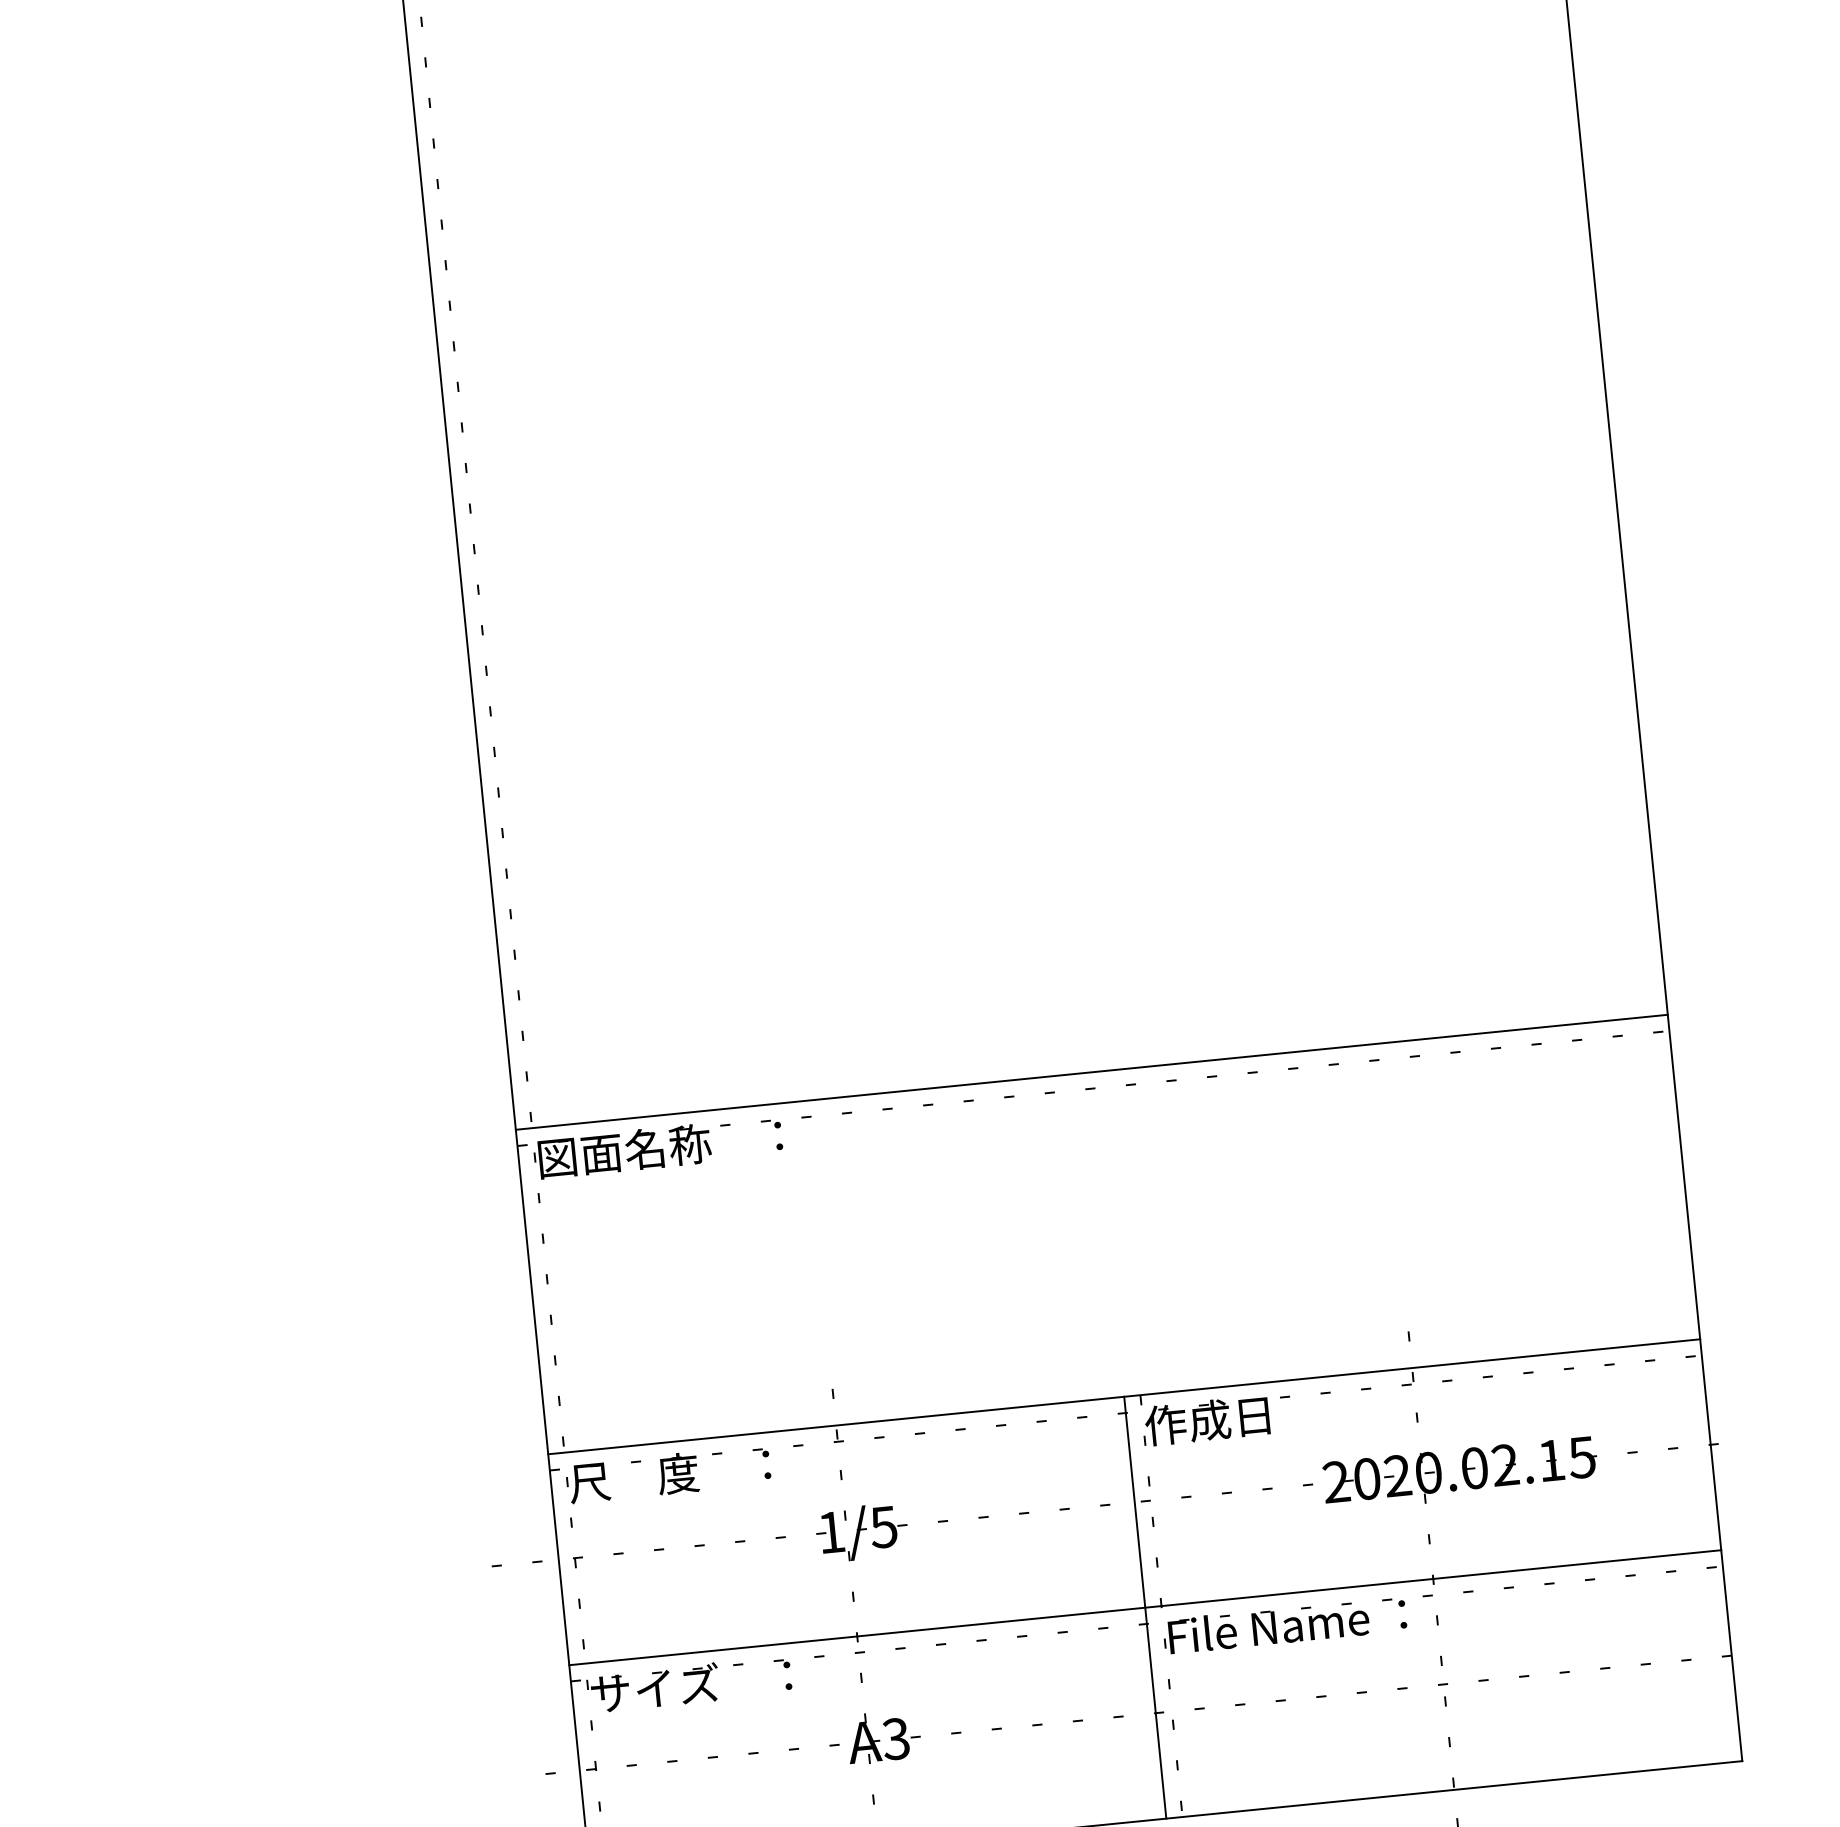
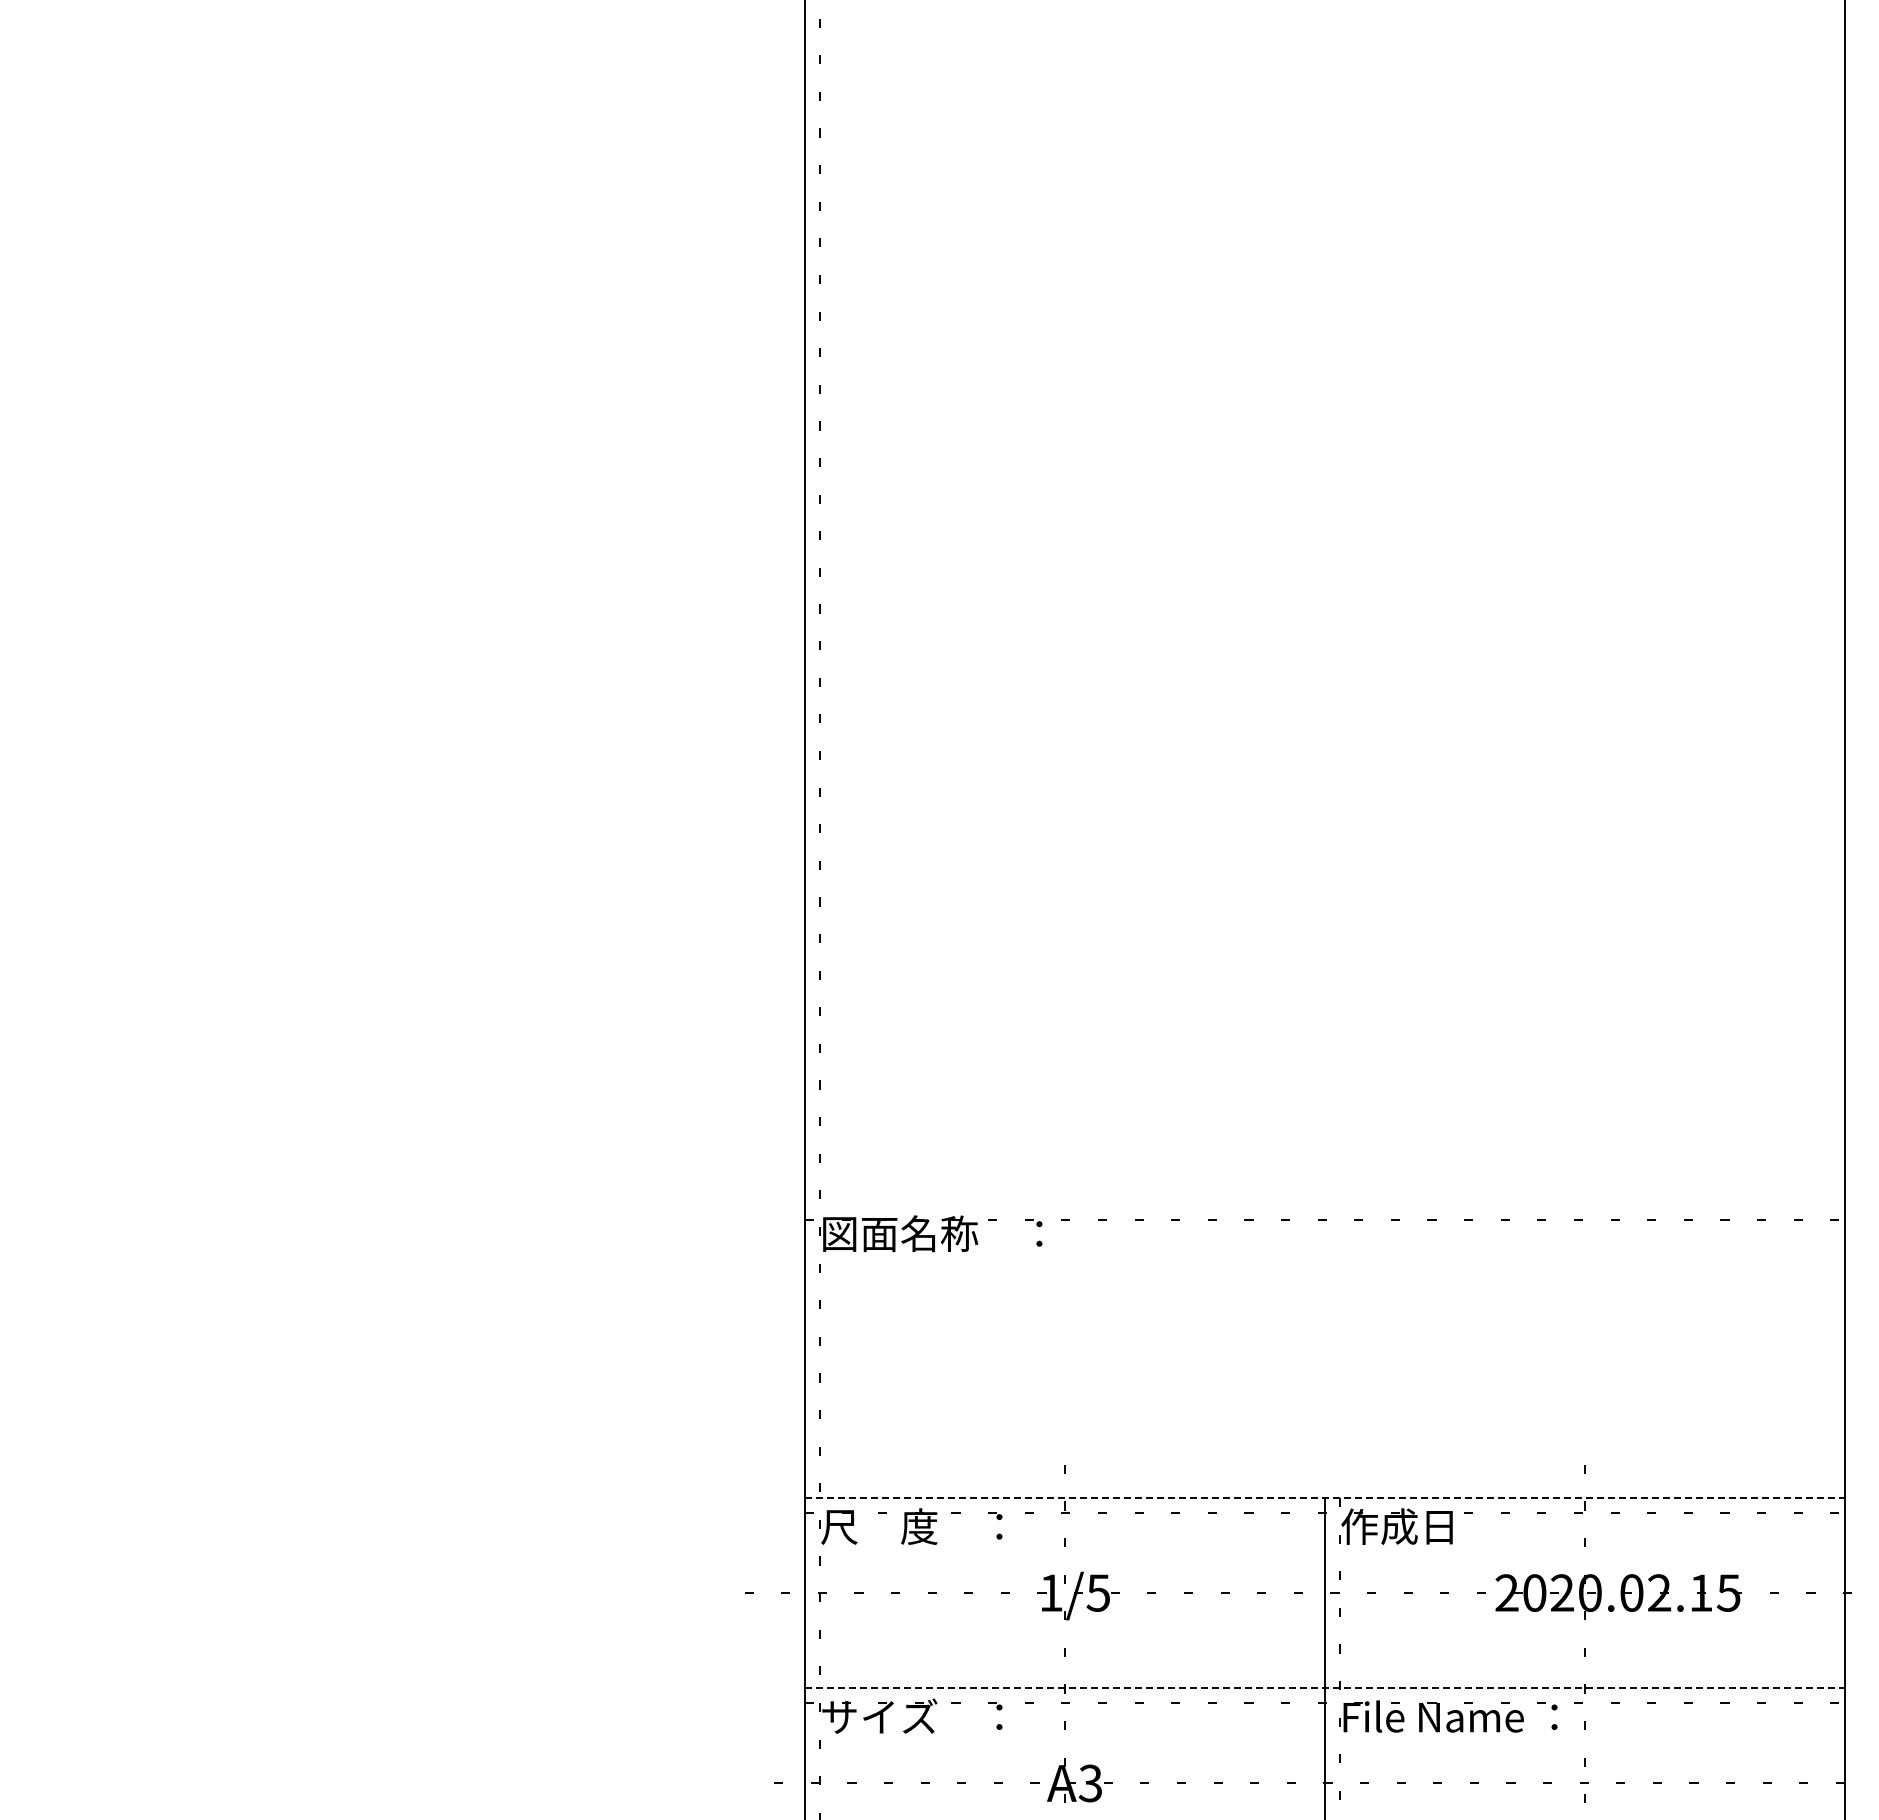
line: (1091, 1071) -> (1324, 1204), removed
line: (1123, 1396) -> (1324, 1497), solid -> dashed
line: (1144, 1607) -> (1324, 1688), solid -> dashed

